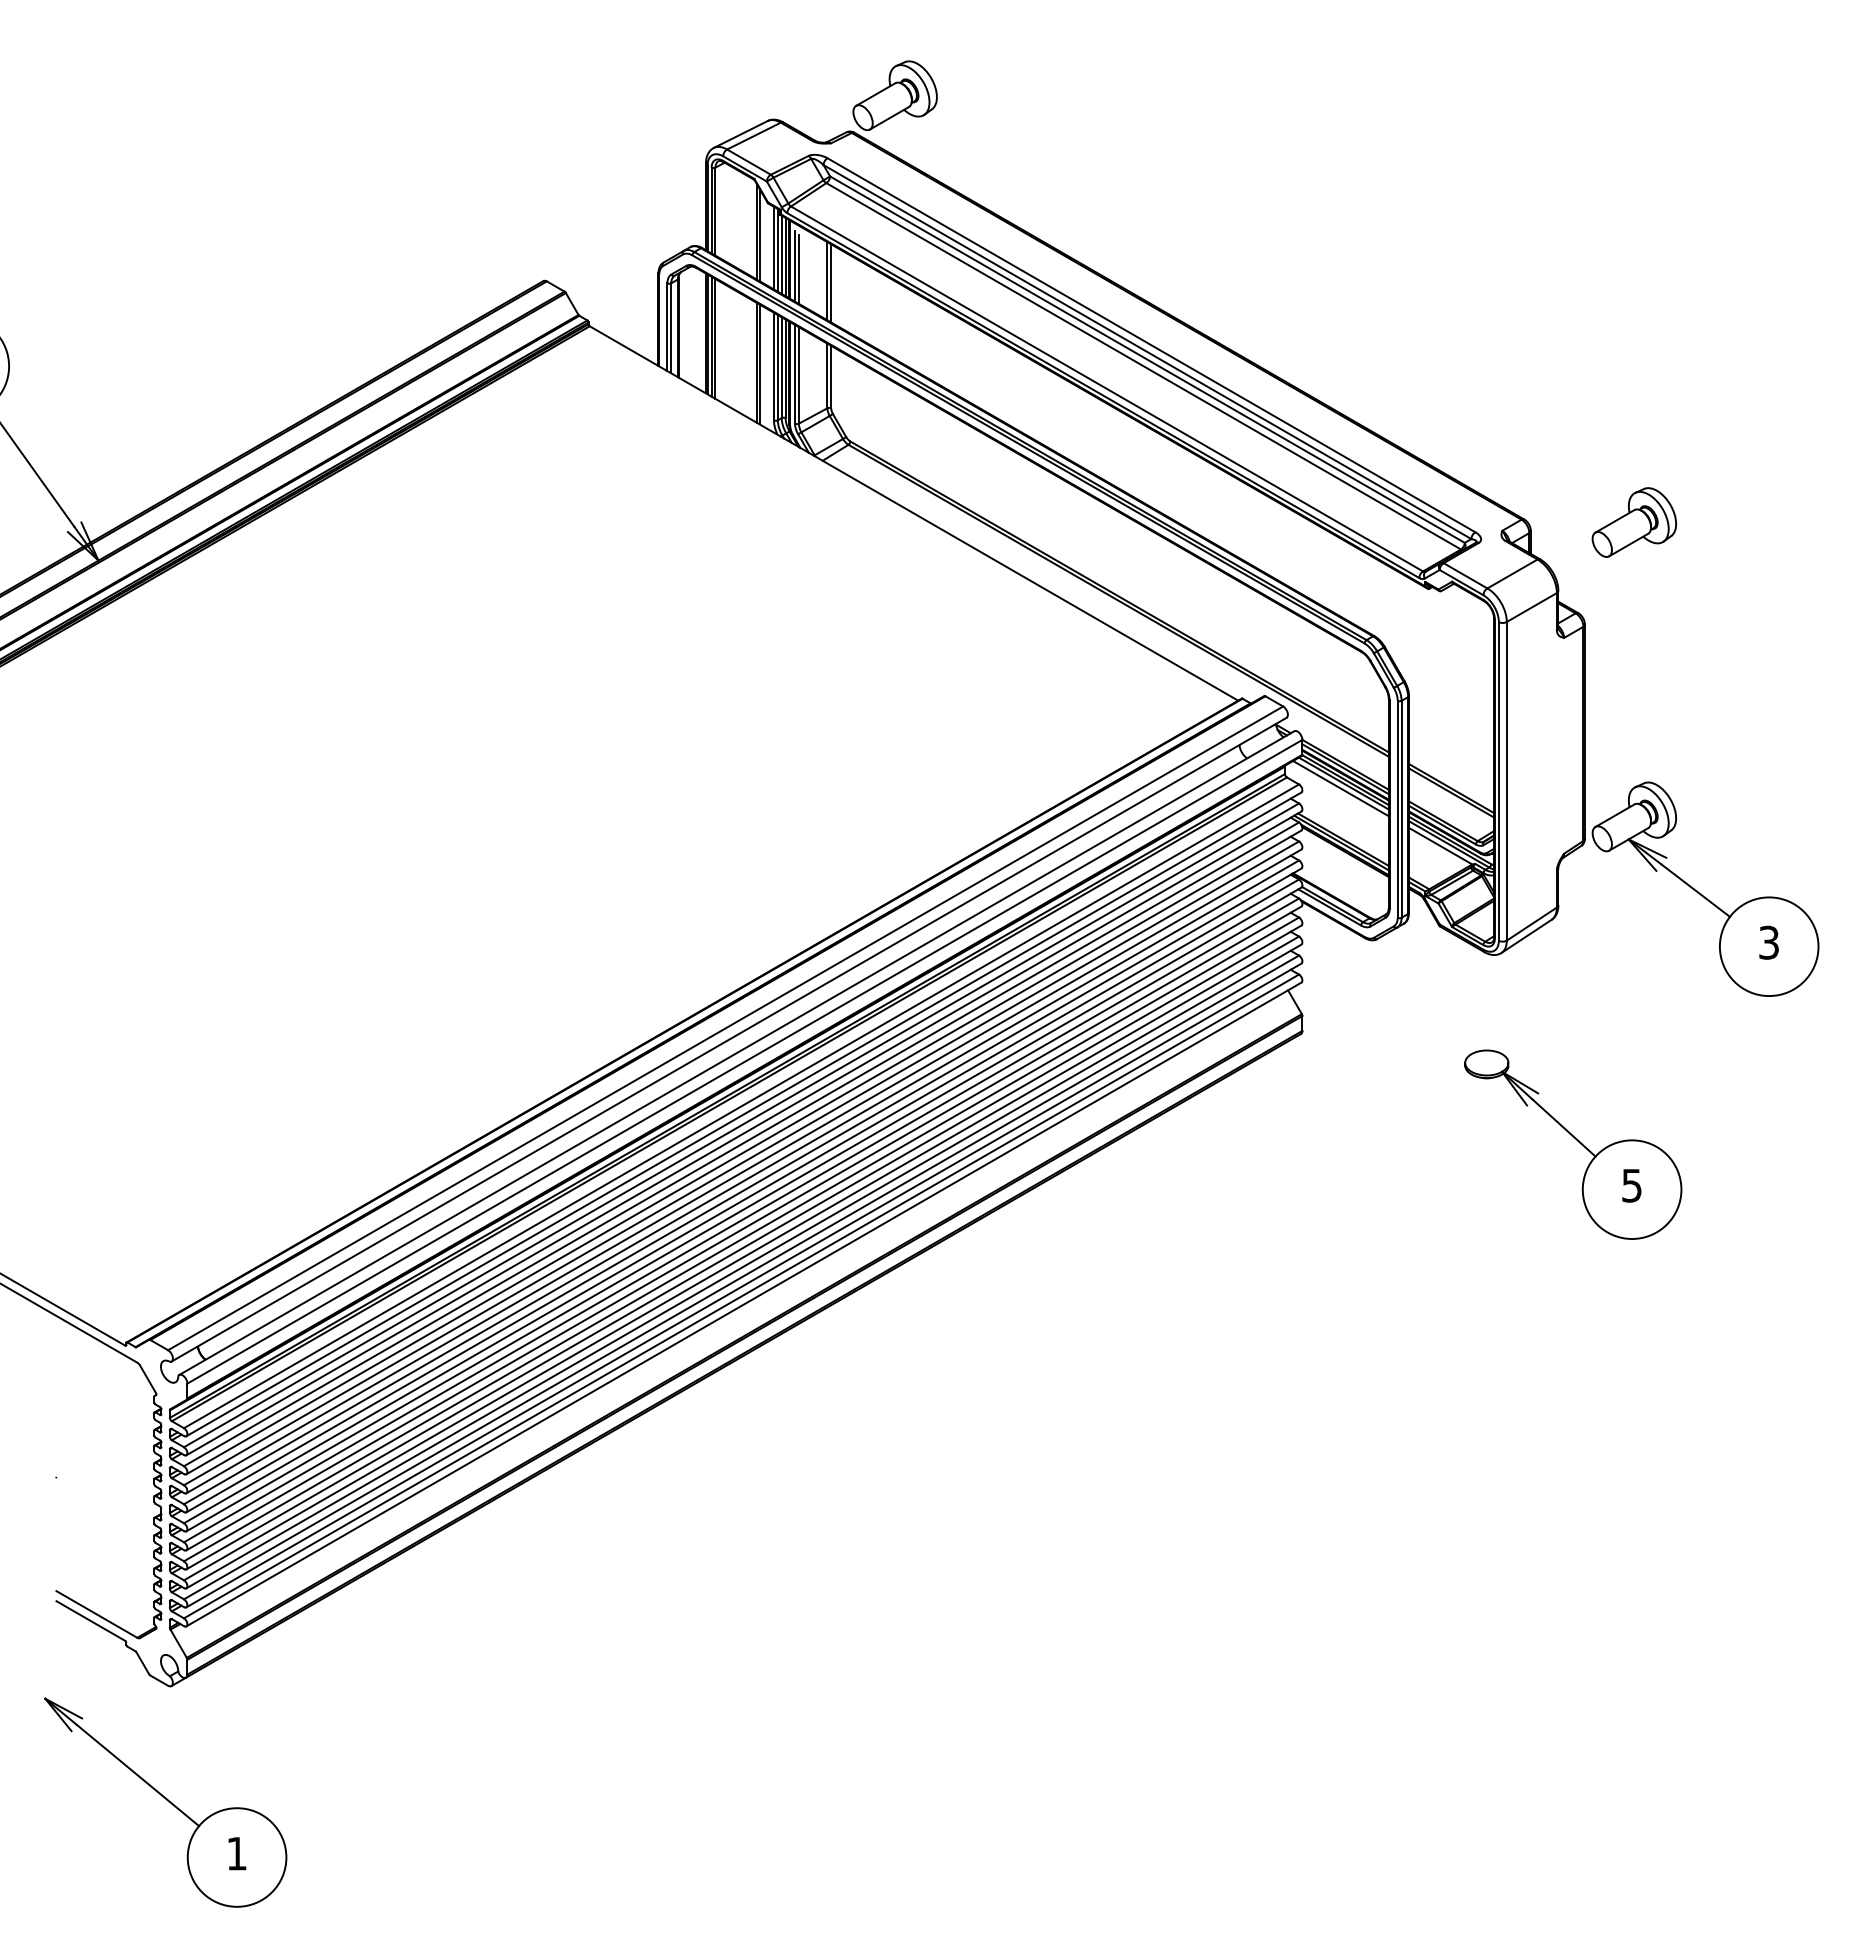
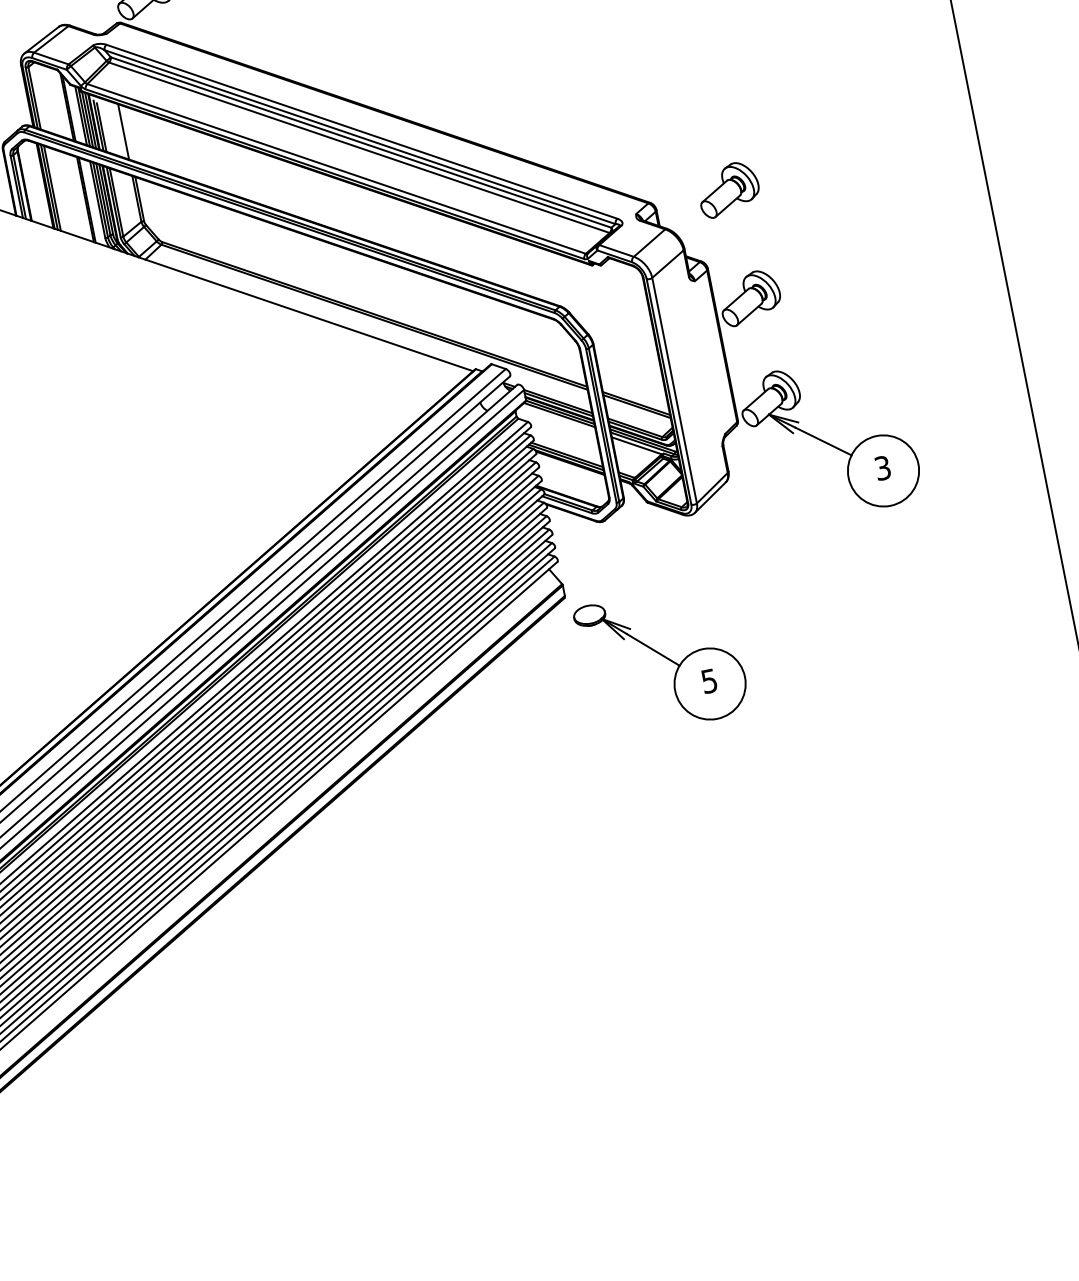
line: (831, 283) -> (126, 132), removed
part: (1633, 675) -> (749, 297), added
line: (1340, 788) -> (557, 419), removed
part: (1573, 1144) -> (662, 660), moved

